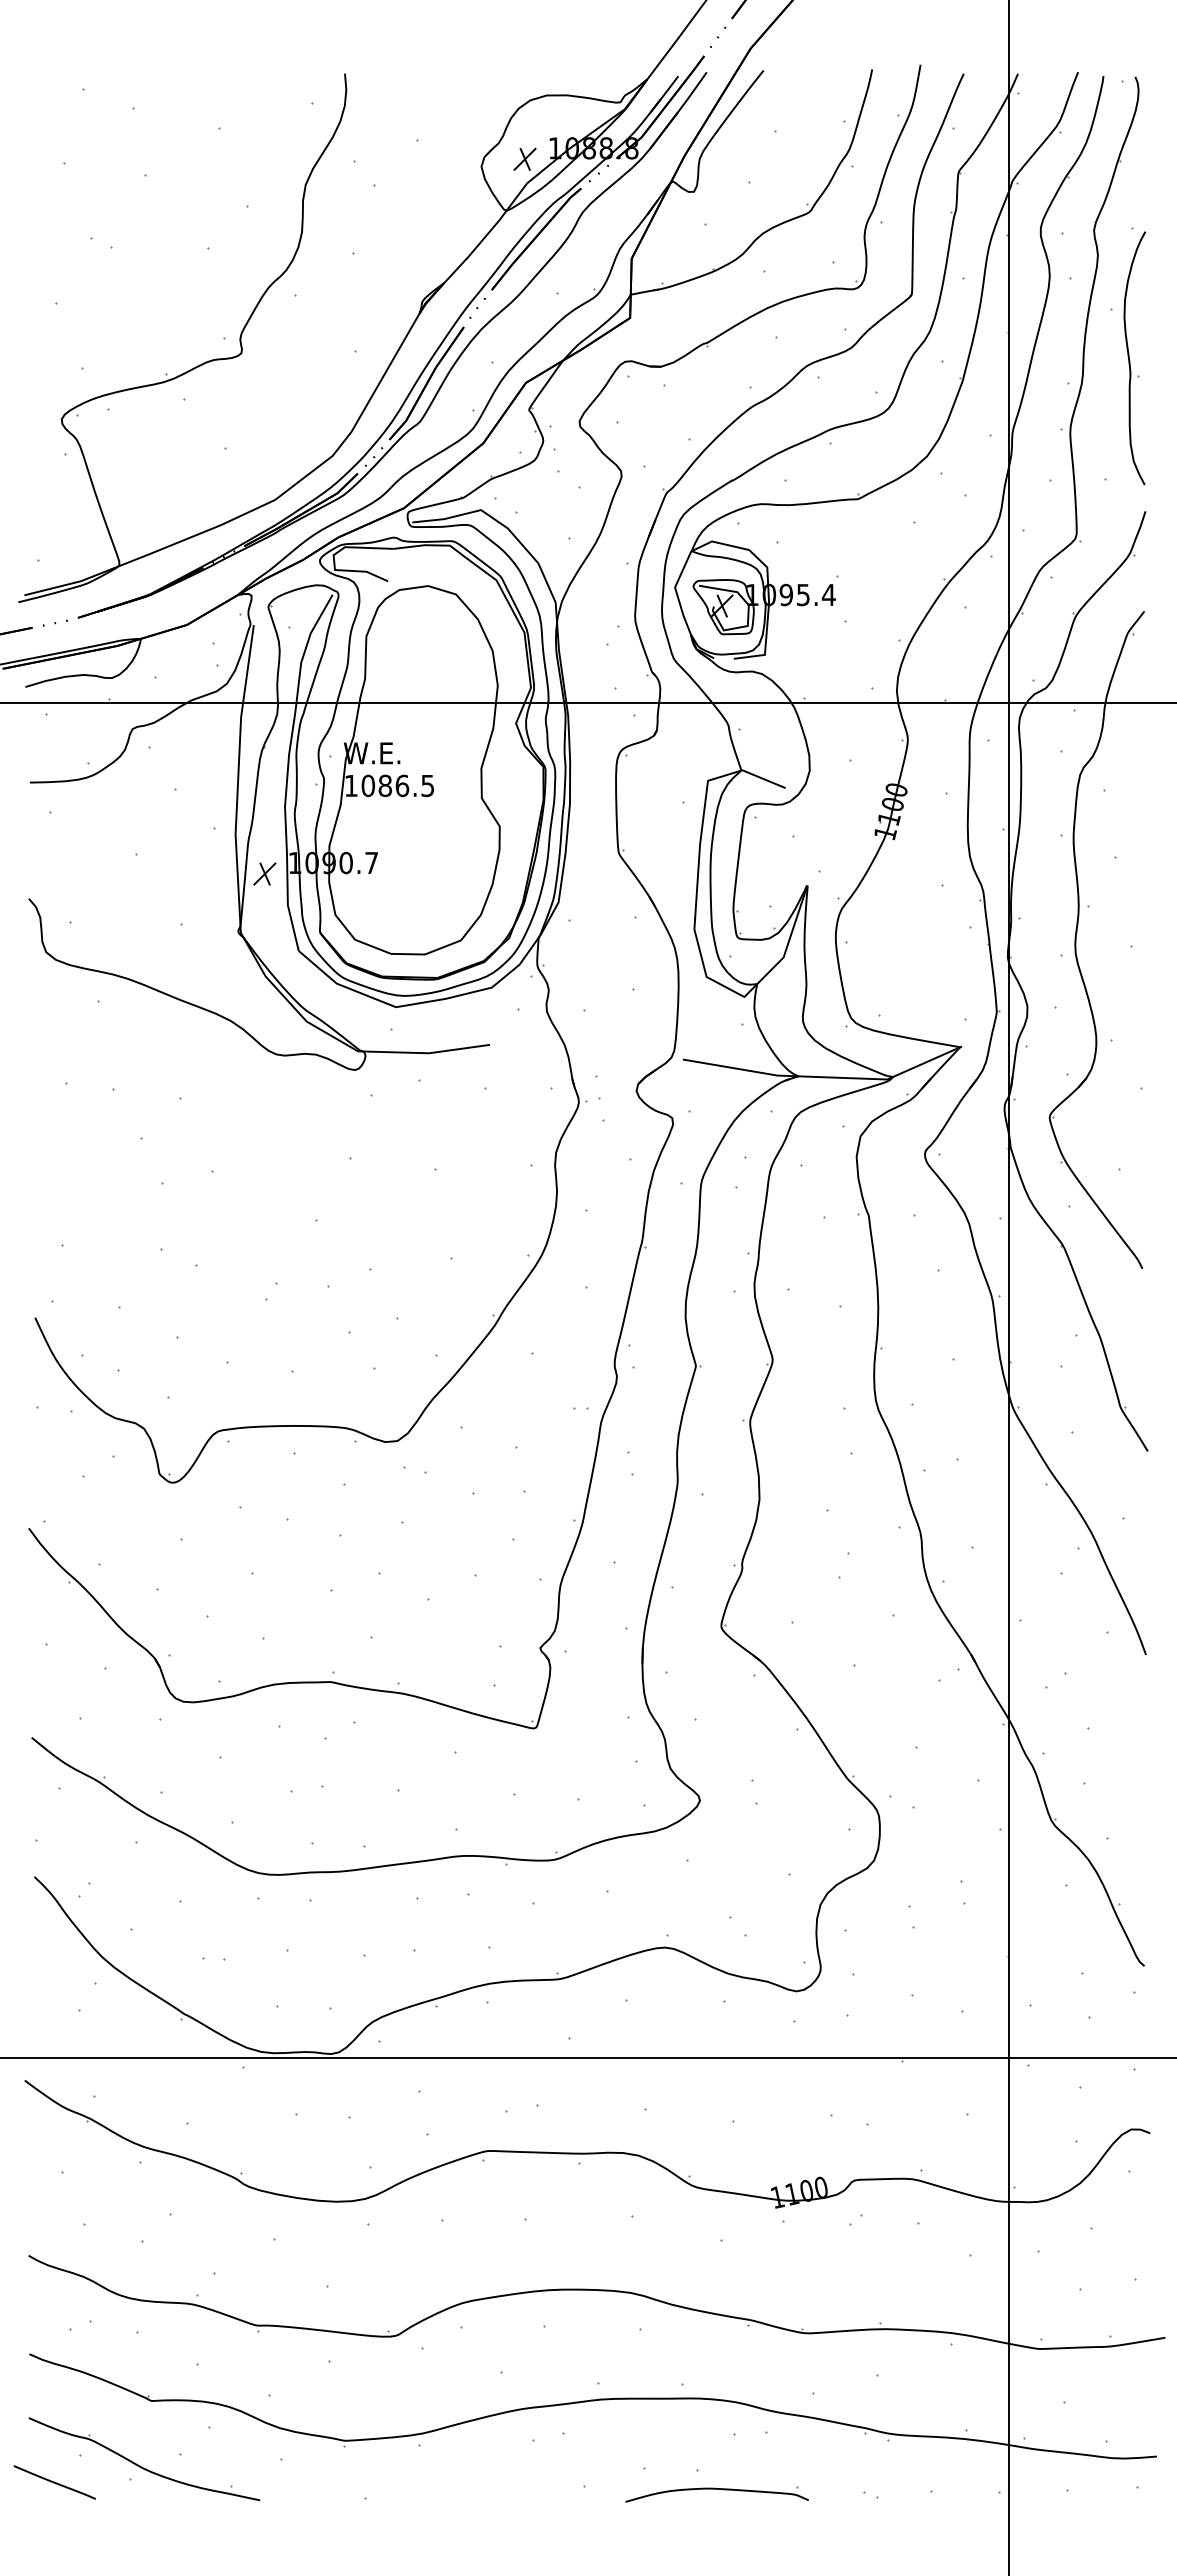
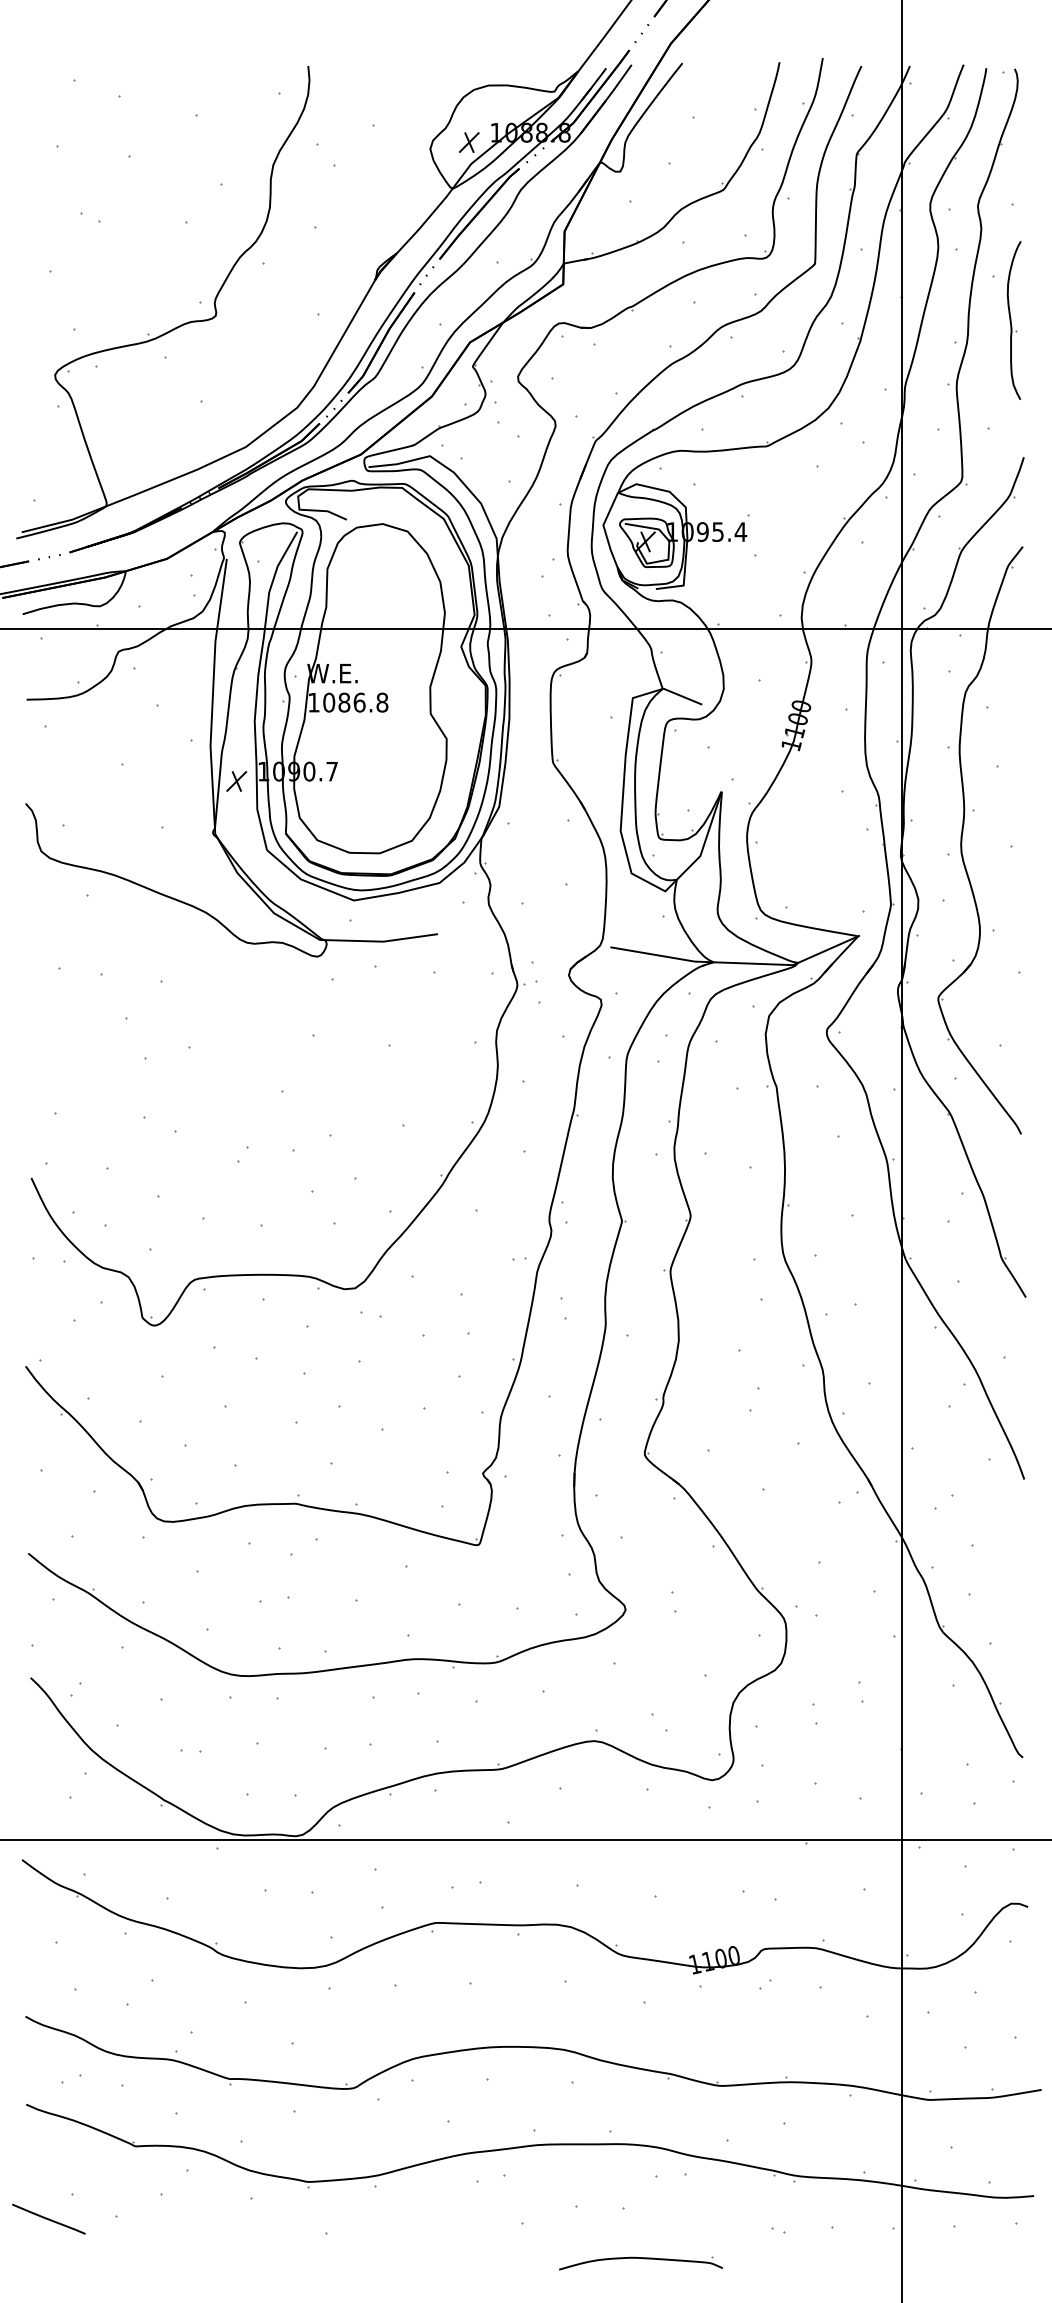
part: (1134, 358) -> (1014, 320), size x0.7
text: (427, 785) -> (382, 702), 1086.5 -> 1086.8
part: (140, 2465) -> (125, 2204), removed
part: (716, 2494) -> (640, 2263), moved

